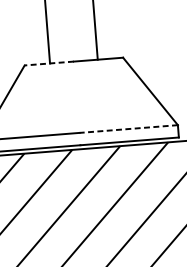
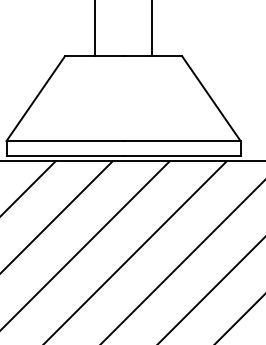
line: (48, 63) -> (93, 56), dashed -> solid
line: (129, 129) -> (182, 141), dashed -> solid

